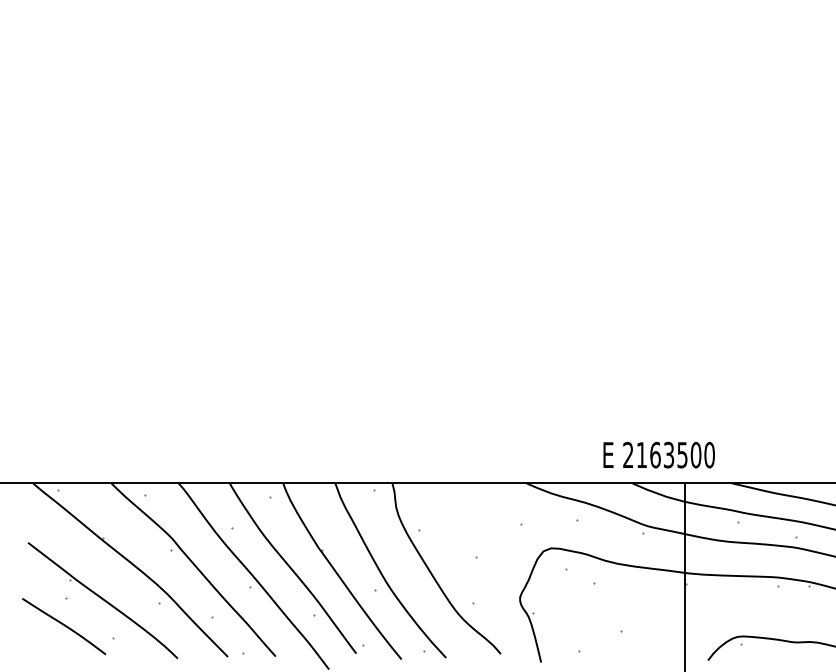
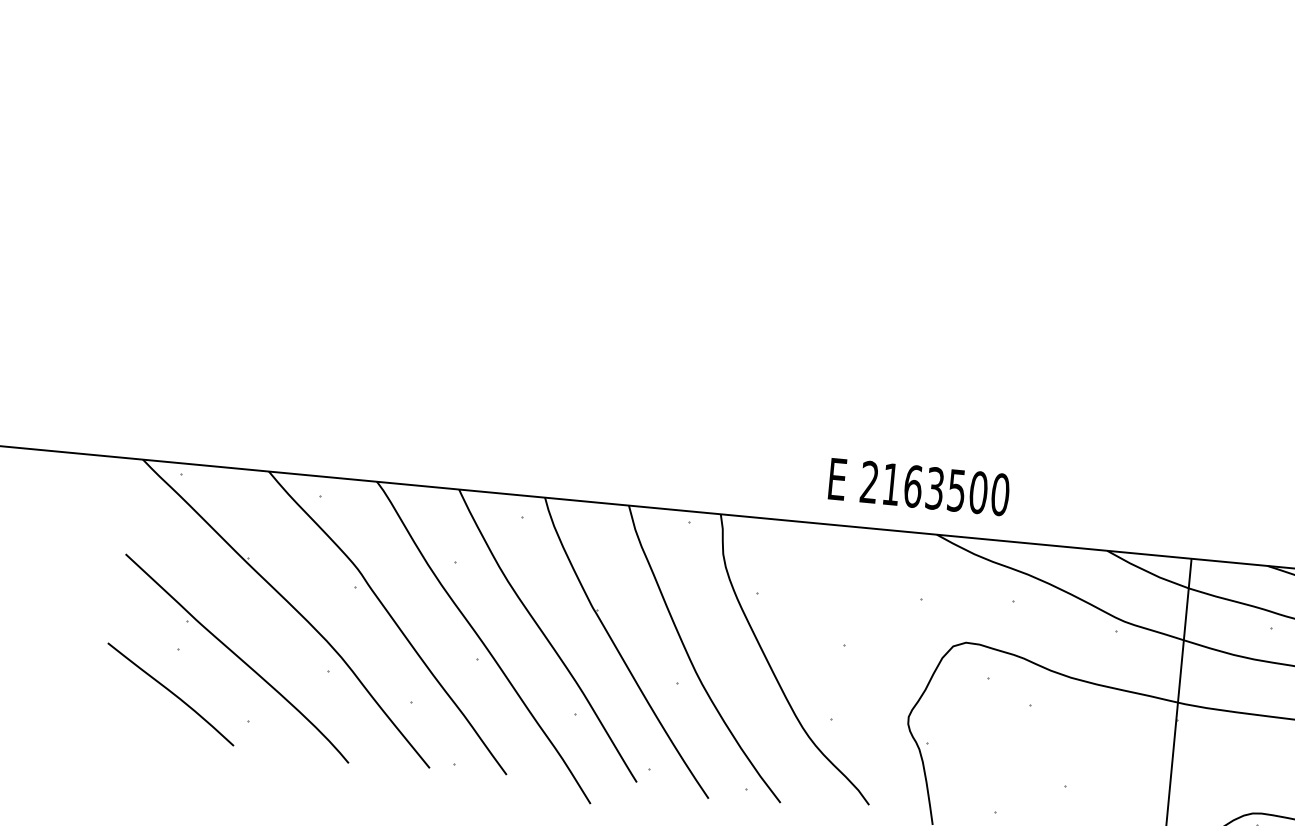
text: (658, 454) -> (918, 485), moved

